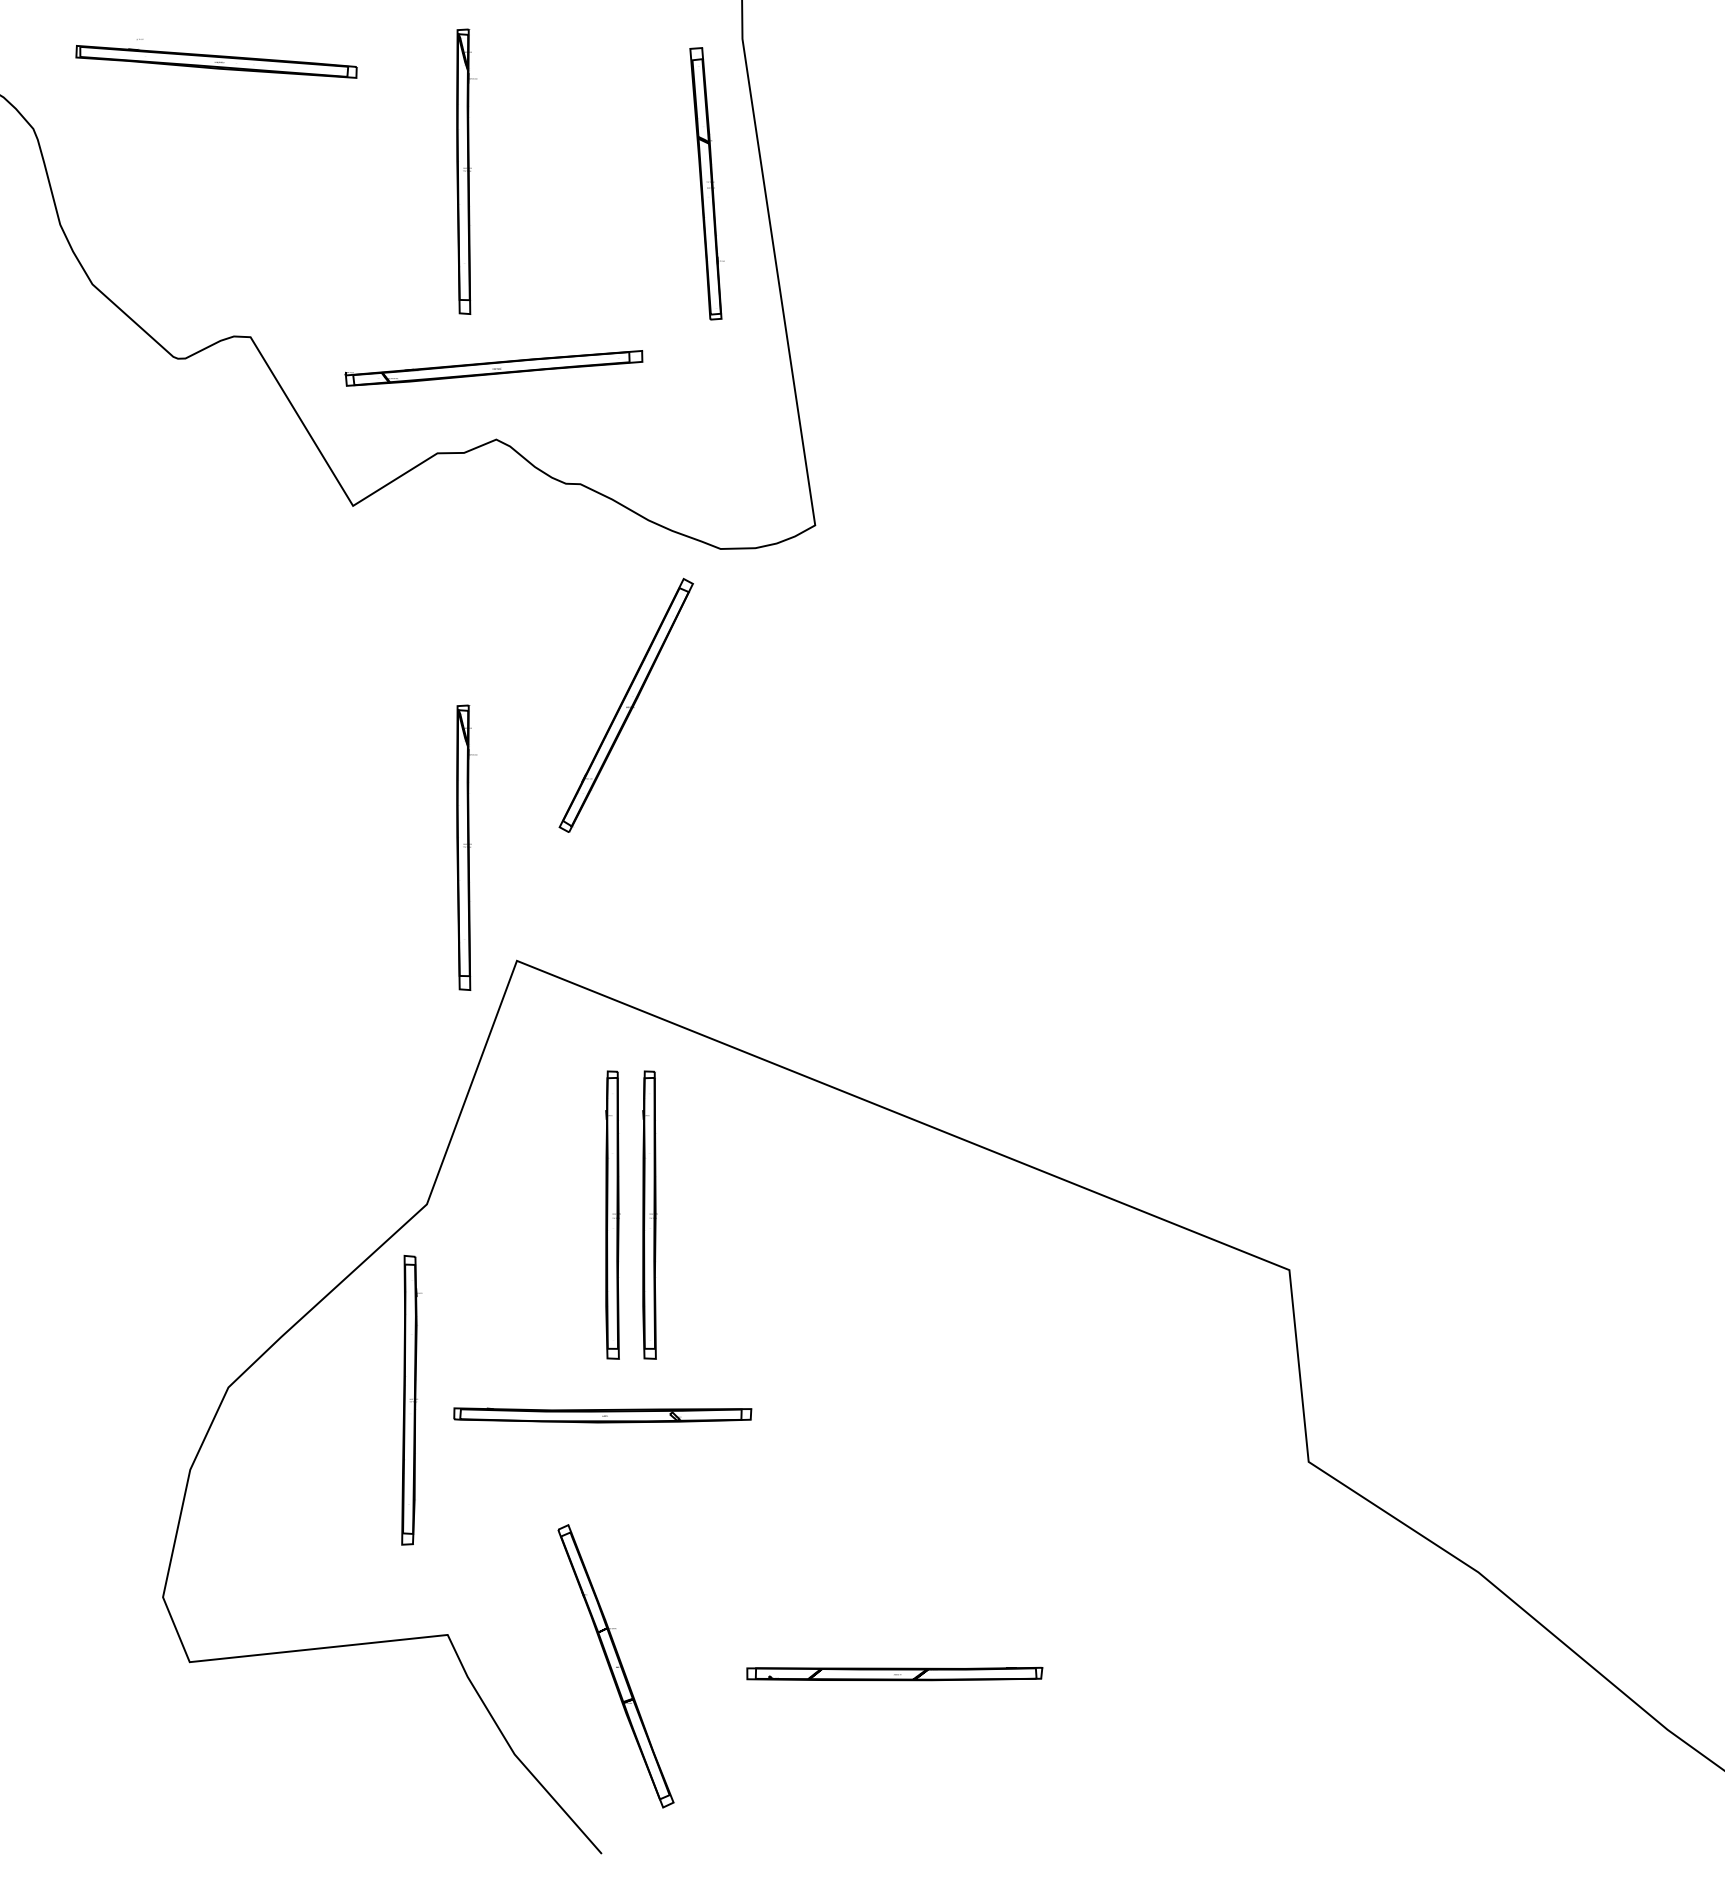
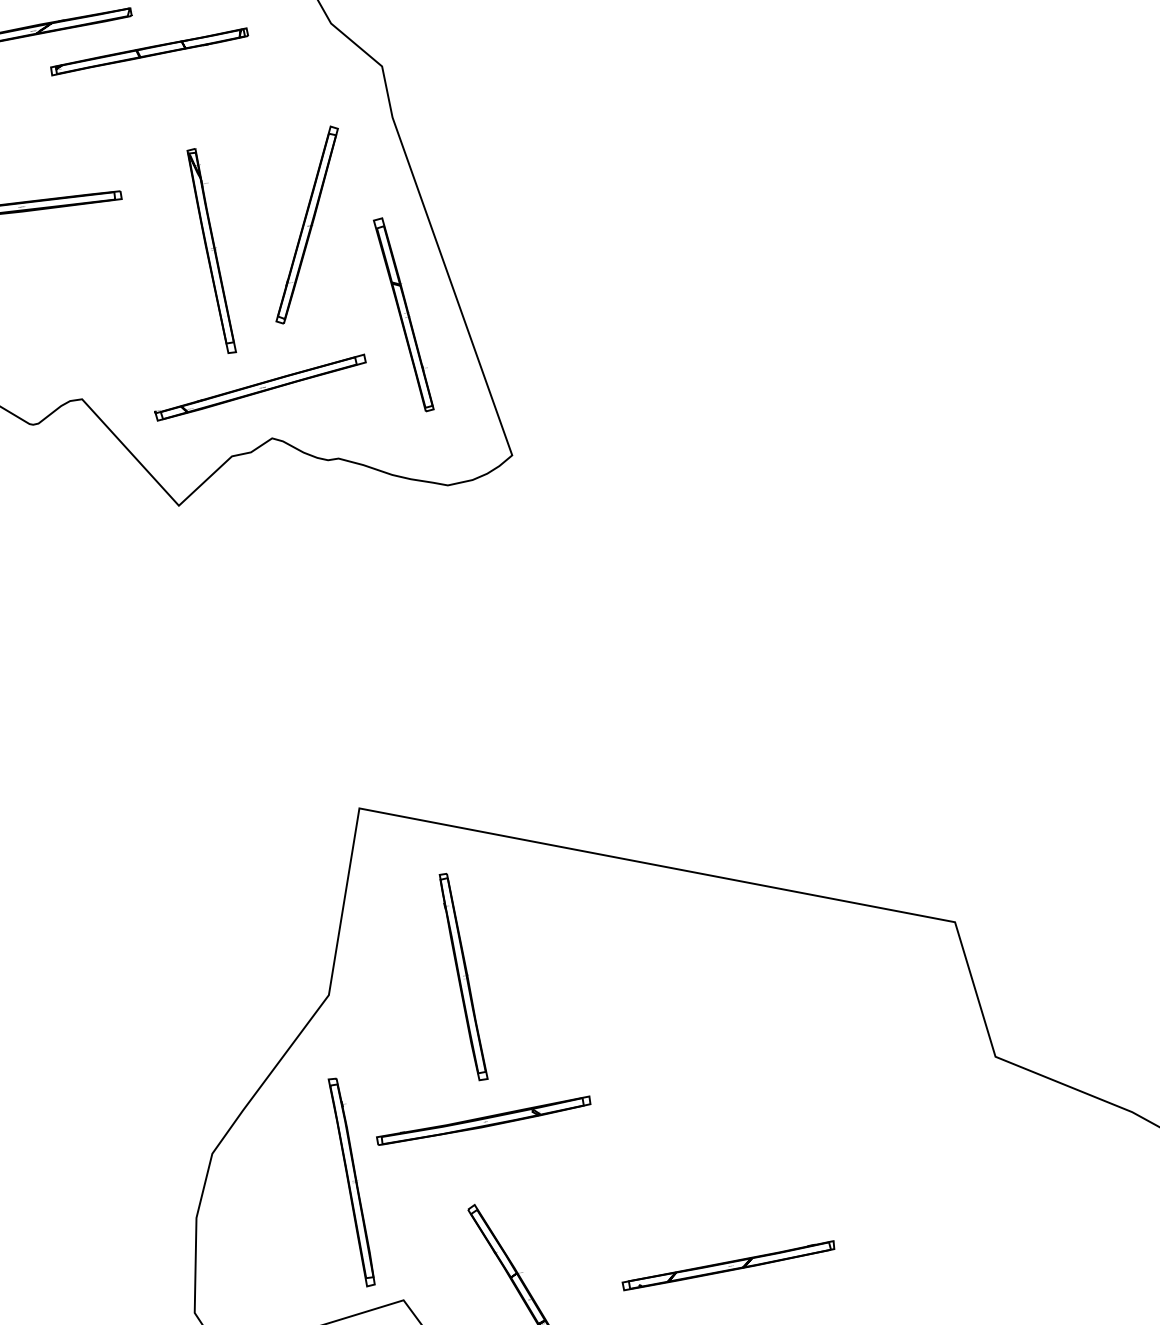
part: (706, 183) -> (404, 314), moved
part: (625, 704) -> (306, 224), moved
part: (466, 847) -> (307, 734), removed
part: (649, 1214) -> (489, 971), removed
part: (411, 1400) -> (353, 1181), moved

